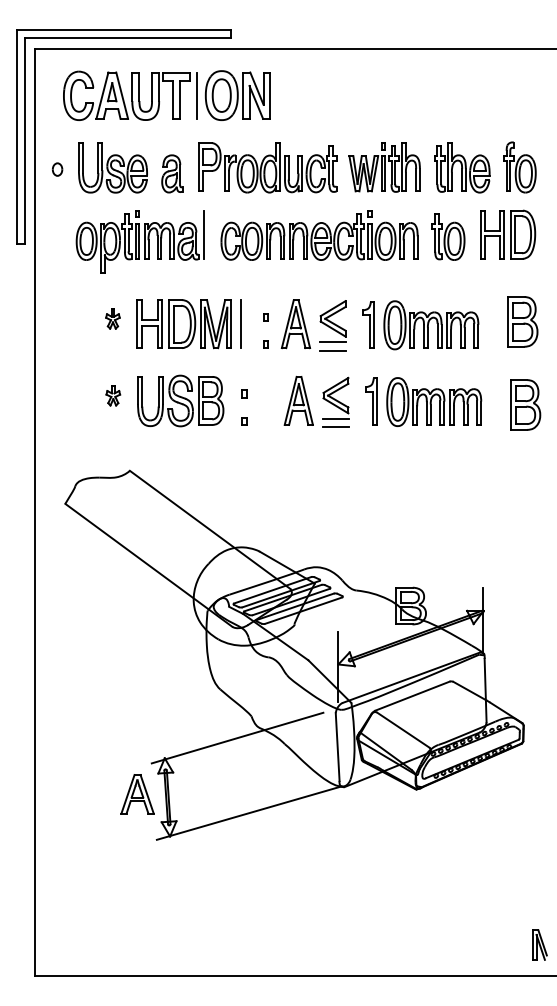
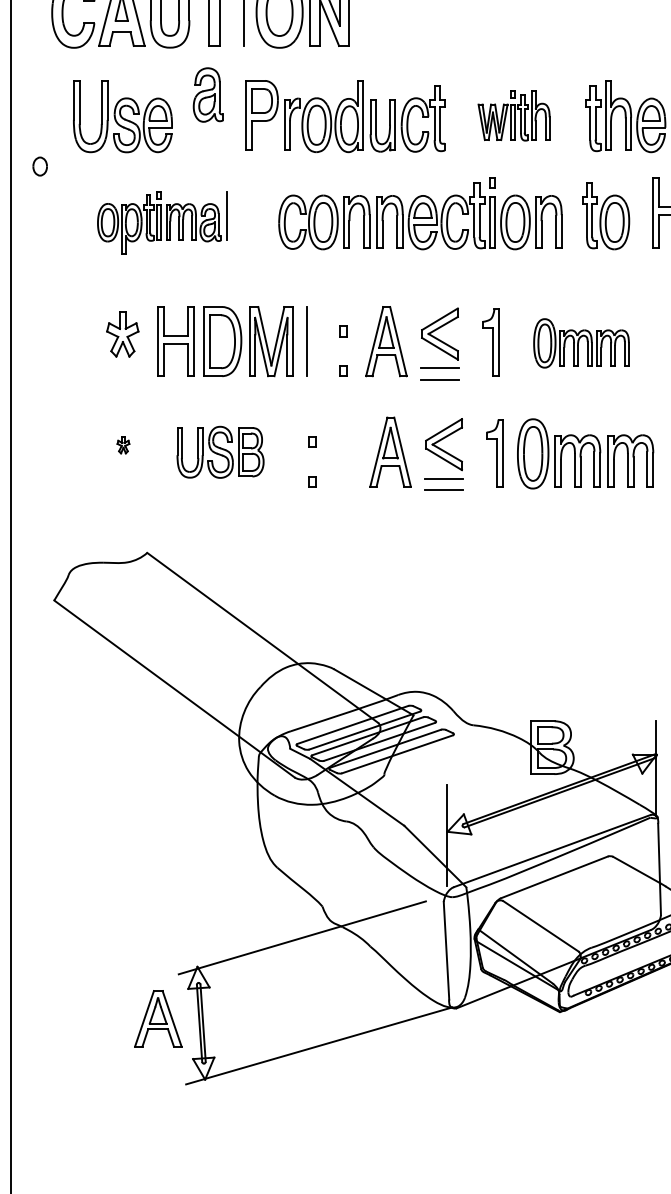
part: (384, 167) -> (513, 116), size x0.7
part: (57, 169) -> (40, 166), moved
part: (172, 173) -> (208, 94), moved
part: (139, 241) -> (161, 222), size x0.7
part: (112, 318) -> (122, 333), size x1.6
part: (431, 325) -> (581, 343), size x0.7
part: (113, 395) -> (123, 444), size x0.6
part: (180, 400) -> (220, 451), size x0.7

